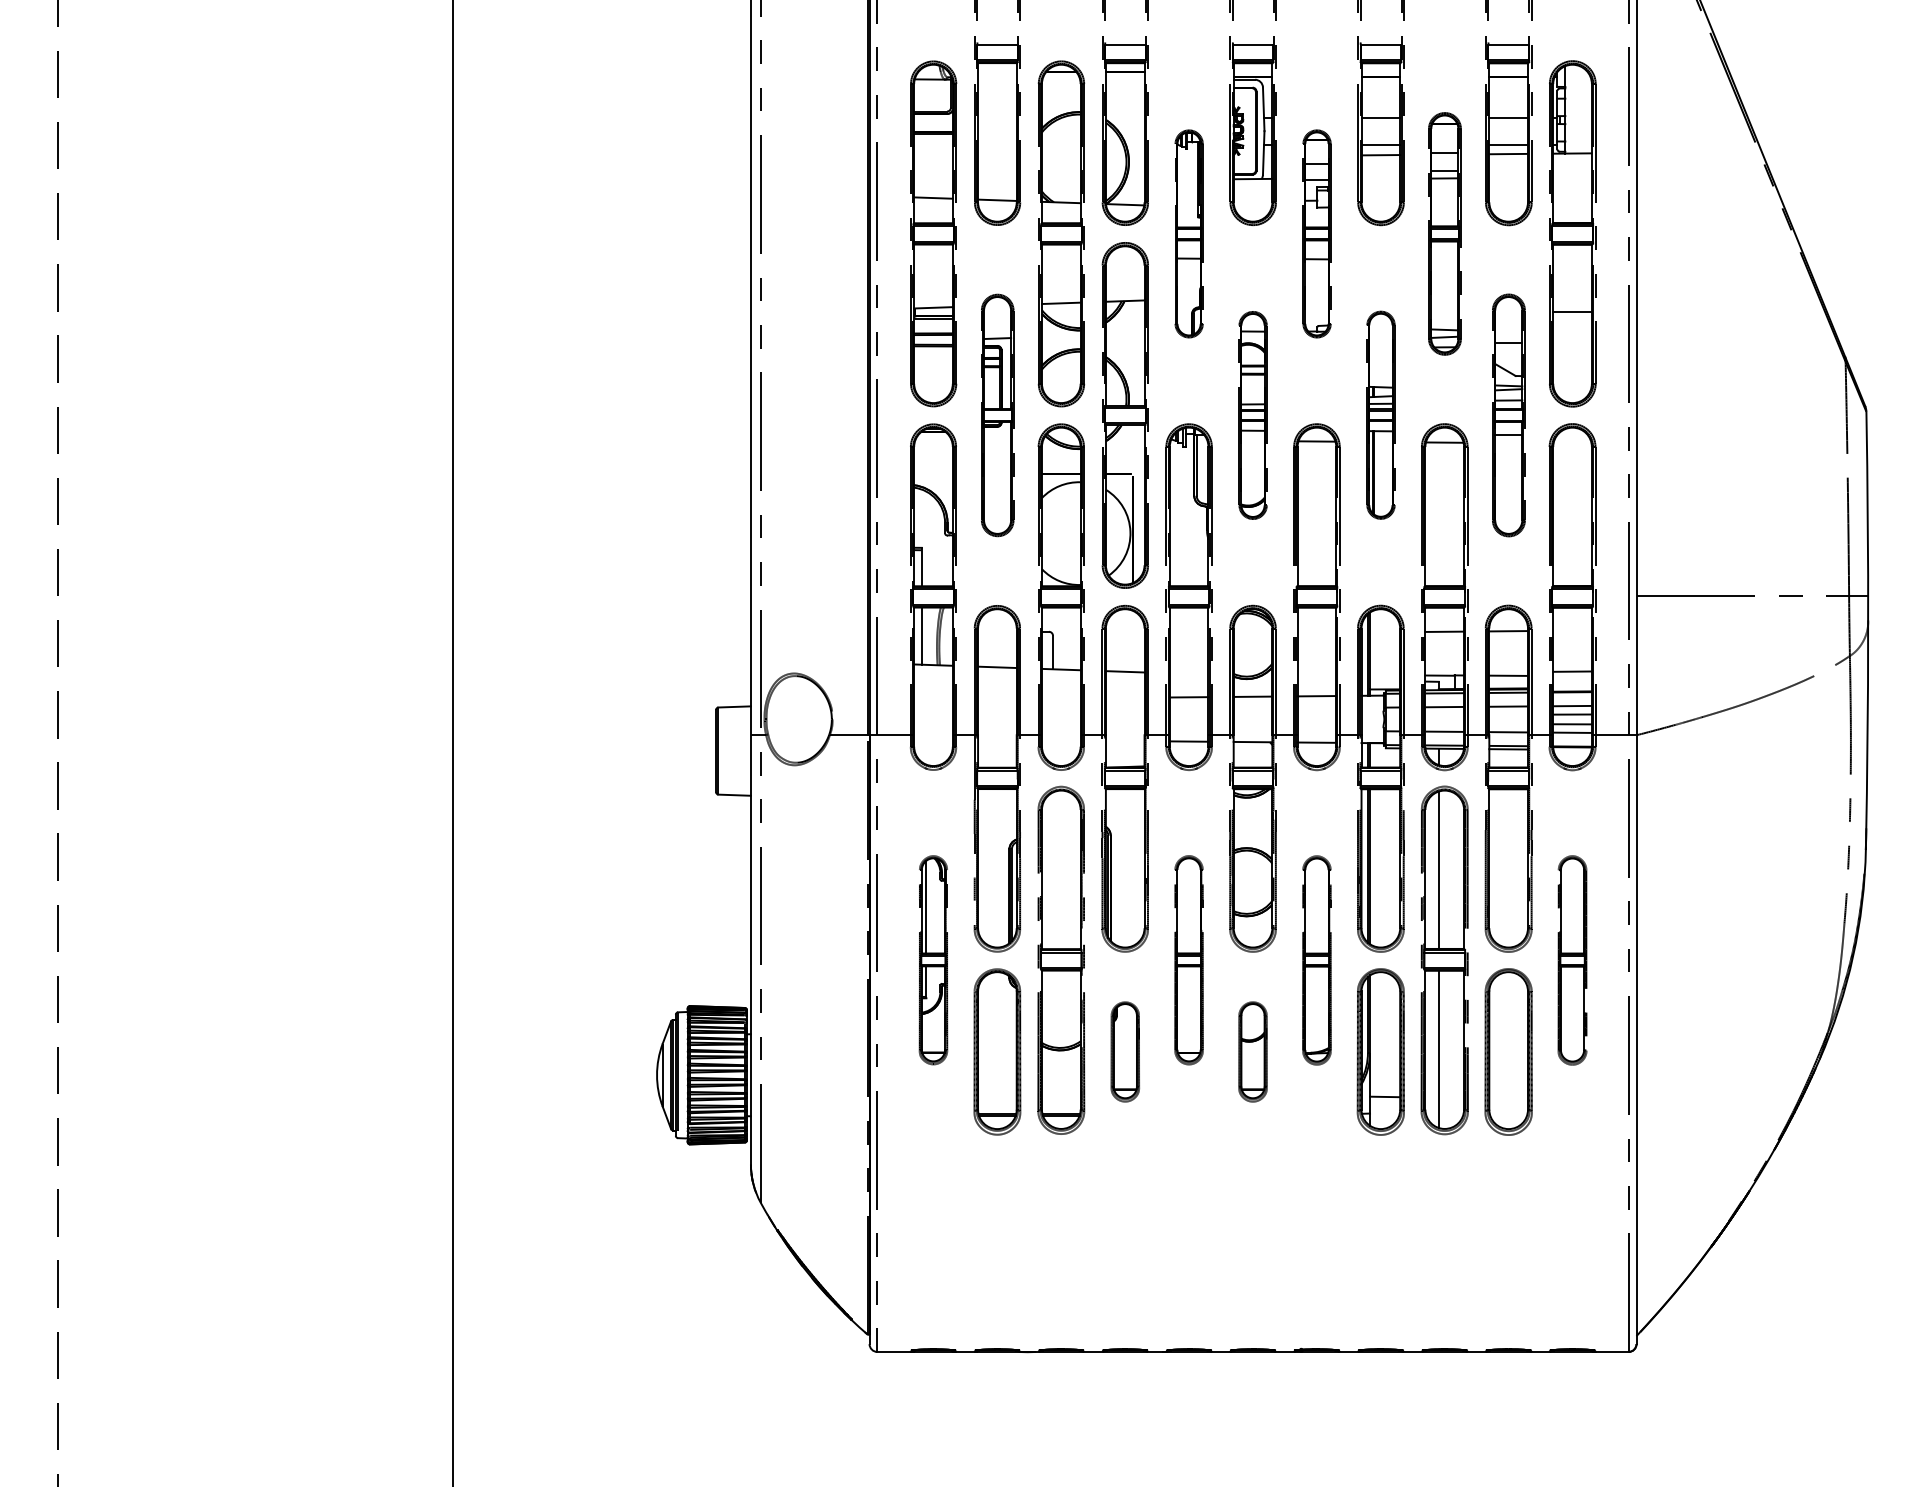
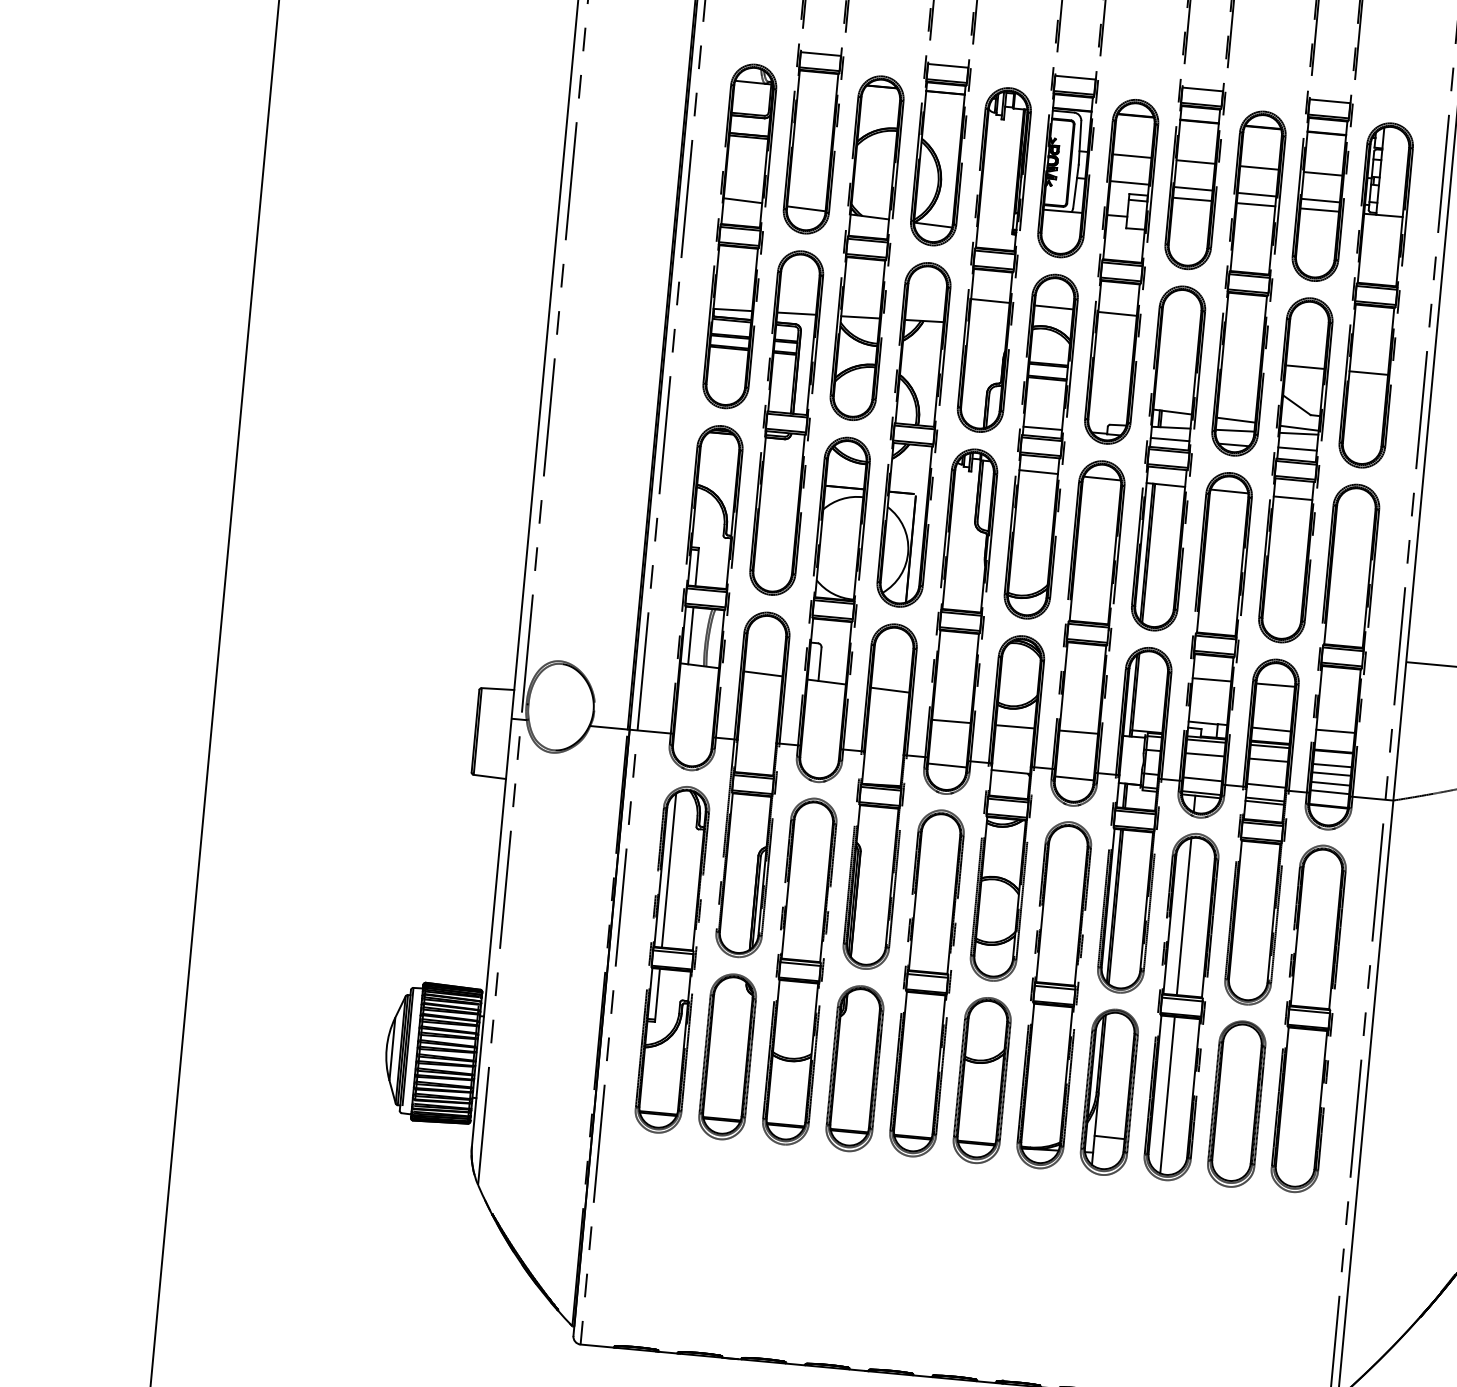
part: (1188, 233) -> (993, 259), size x1.67
part: (1316, 233) -> (1121, 271), size x1.67
part: (1444, 233) -> (1248, 283), size x1.43
part: (1380, 414) -> (1168, 457), size x1.67
part: (997, 415) -> (786, 423), size x1.43
part: (1252, 415) -> (1040, 446), size x1.67
part: (1508, 415) -> (1295, 470), size x1.43
part: (933, 959) -> (672, 958), size x1.67
part: (1188, 959) -> (926, 982), size x1.67
part: (1316, 960) -> (1053, 995), size x1.67
part: (1572, 960) -> (1308, 1018), size x1.67
part: (1125, 1051) -> (855, 1068), size x1.67
part: (1252, 1051) -> (981, 1079), size x1.67

